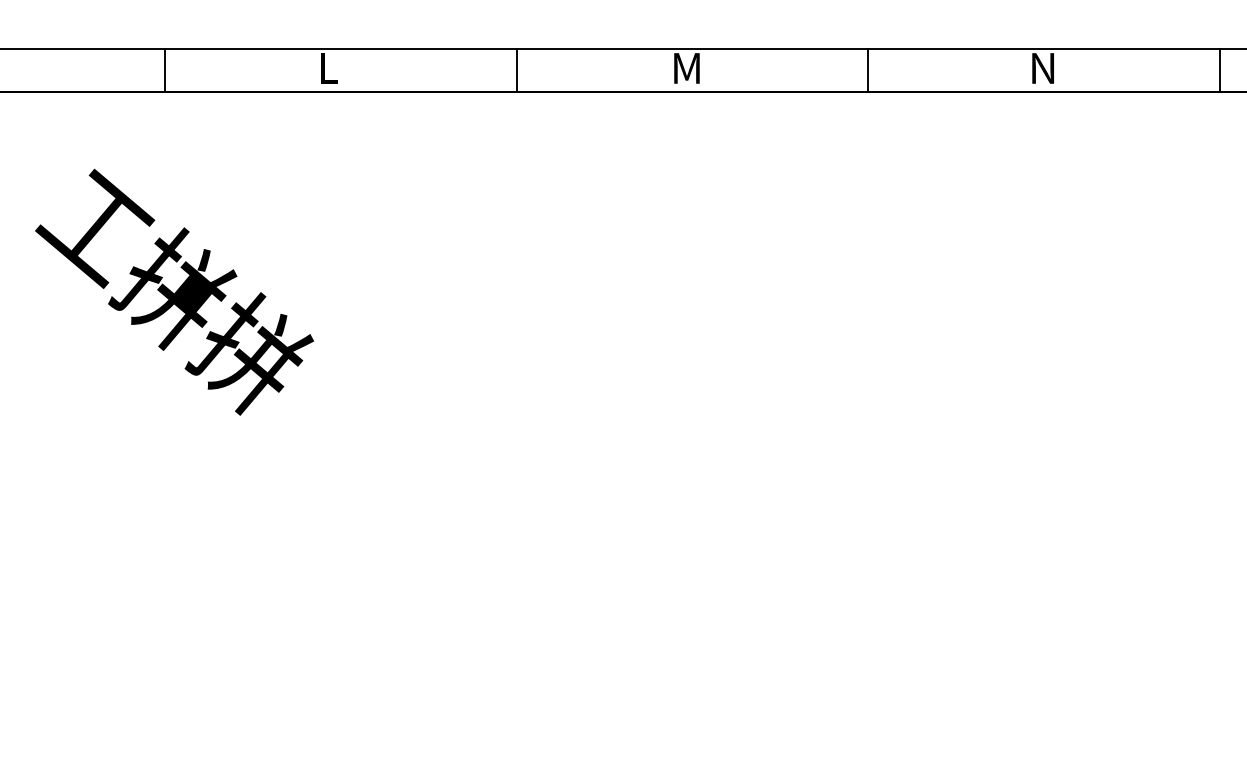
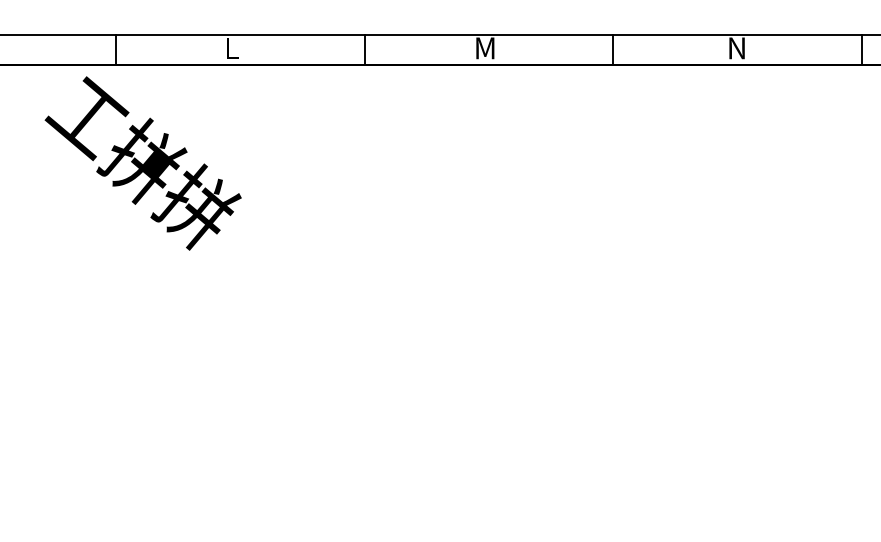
text: (173, 292) -> (142, 163), moved

